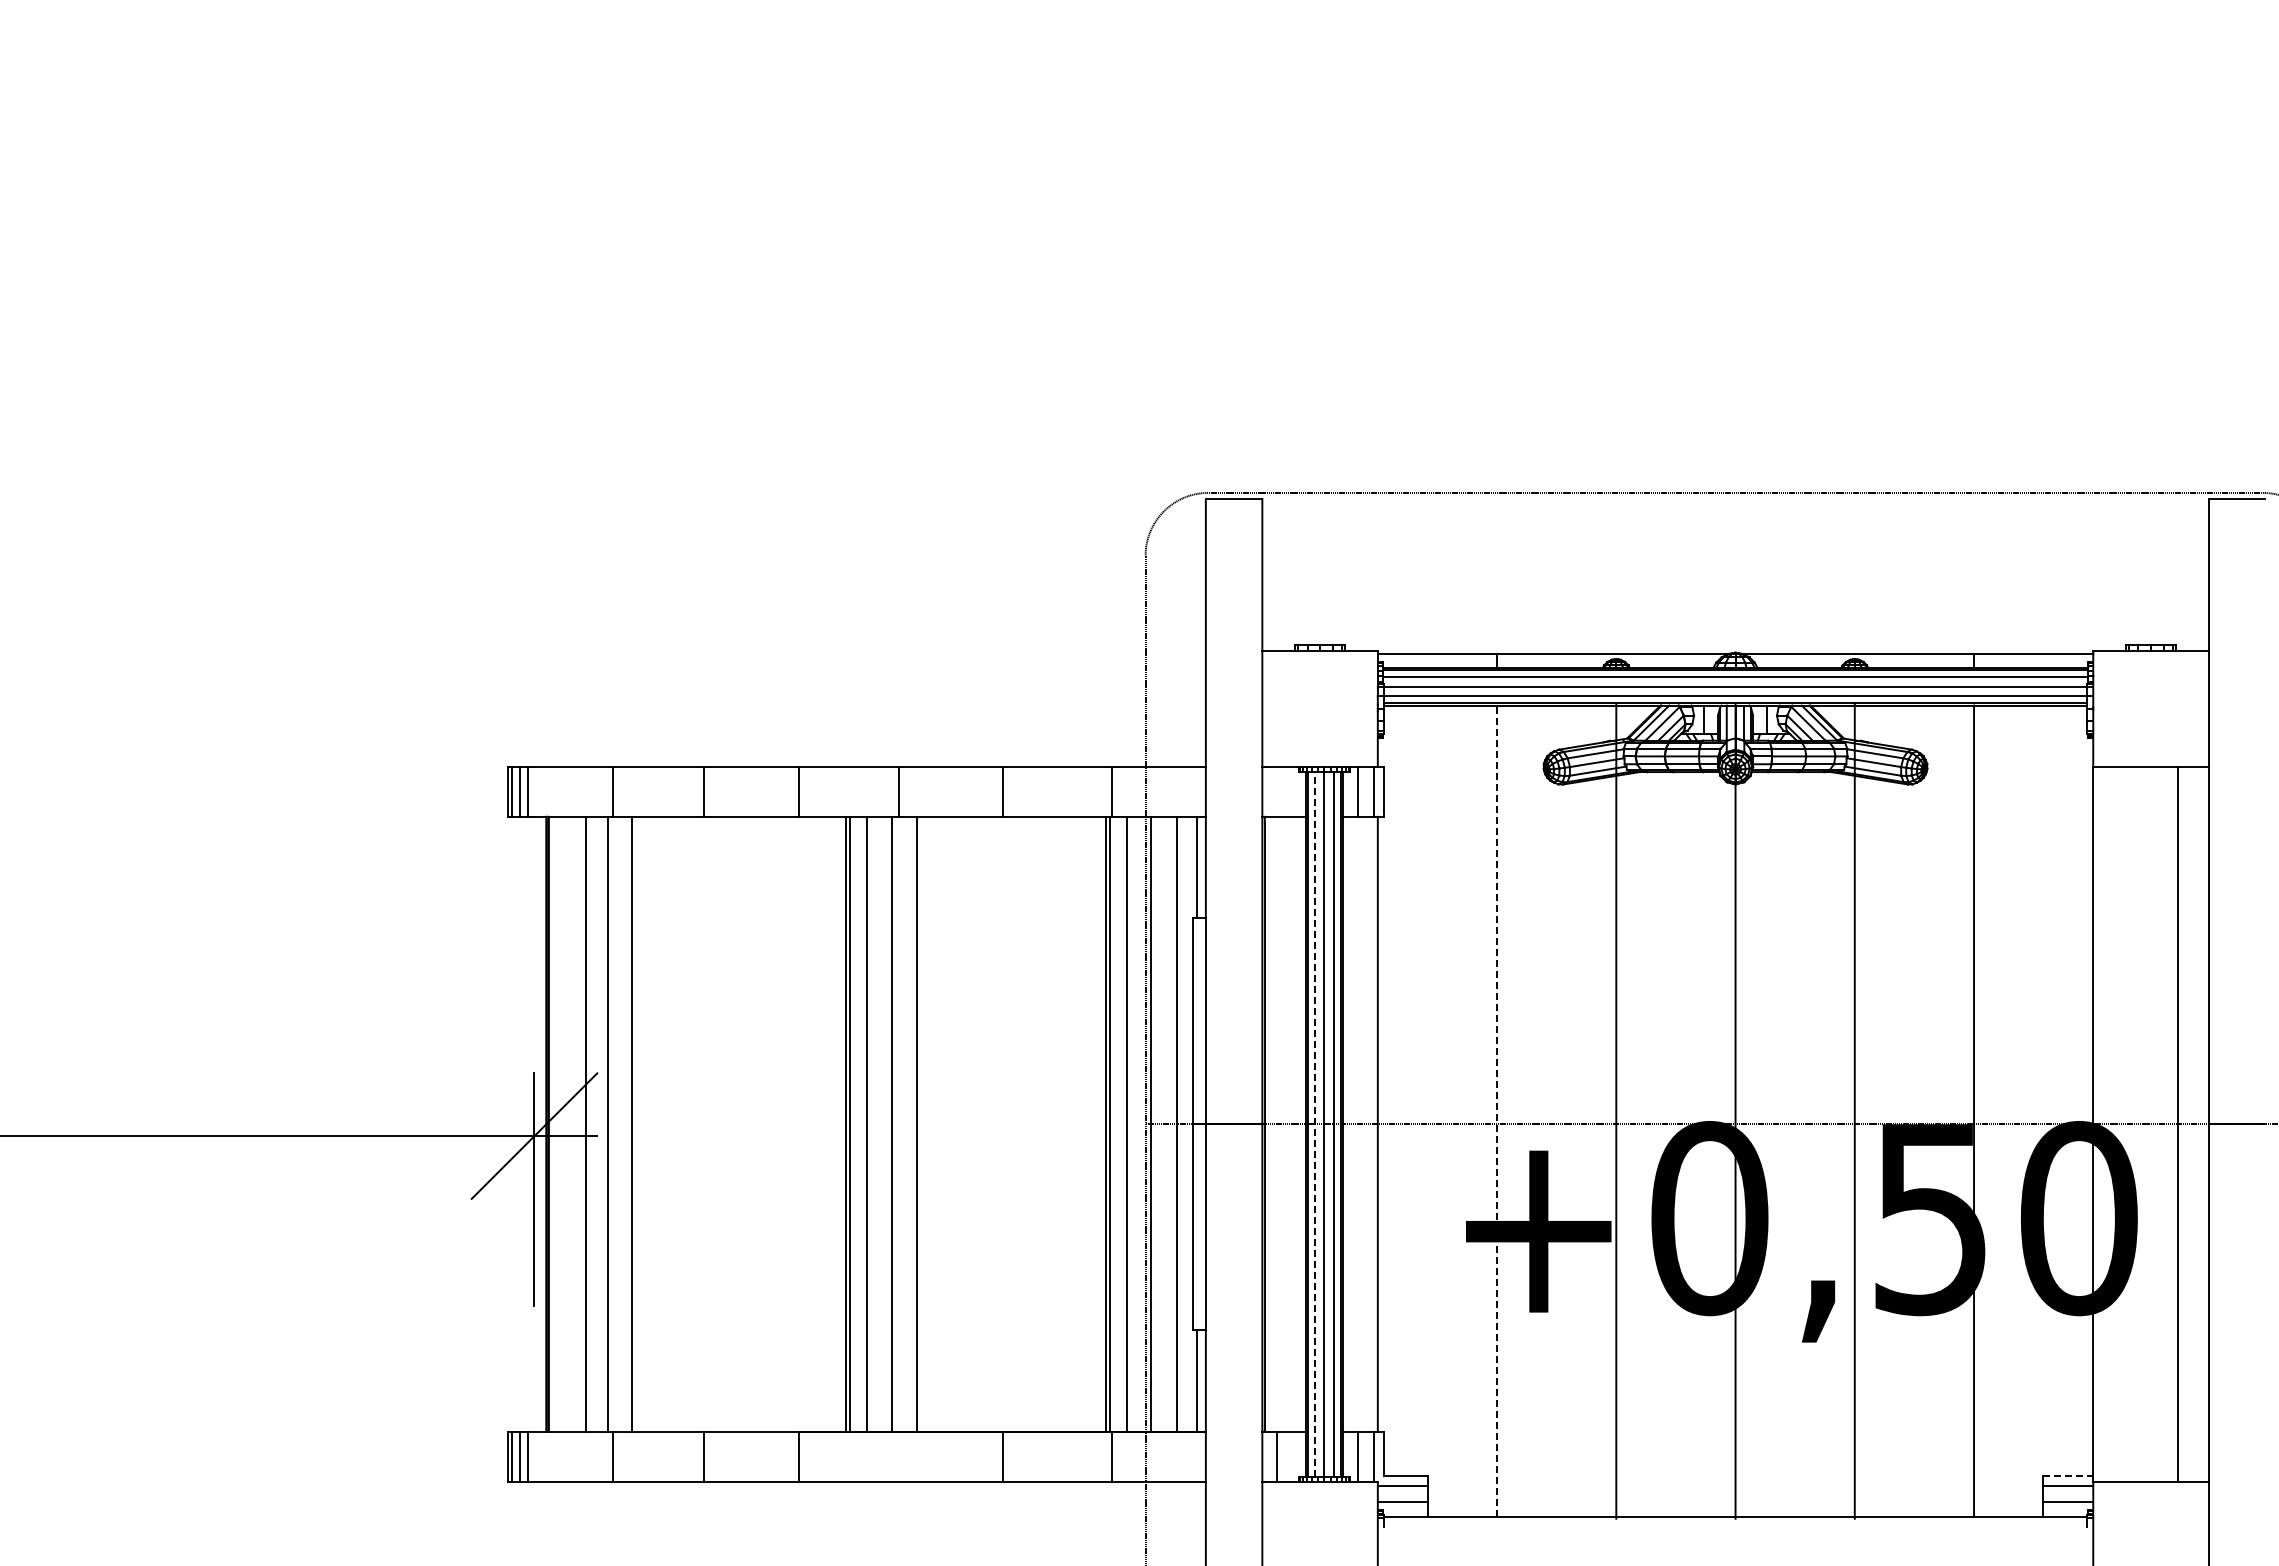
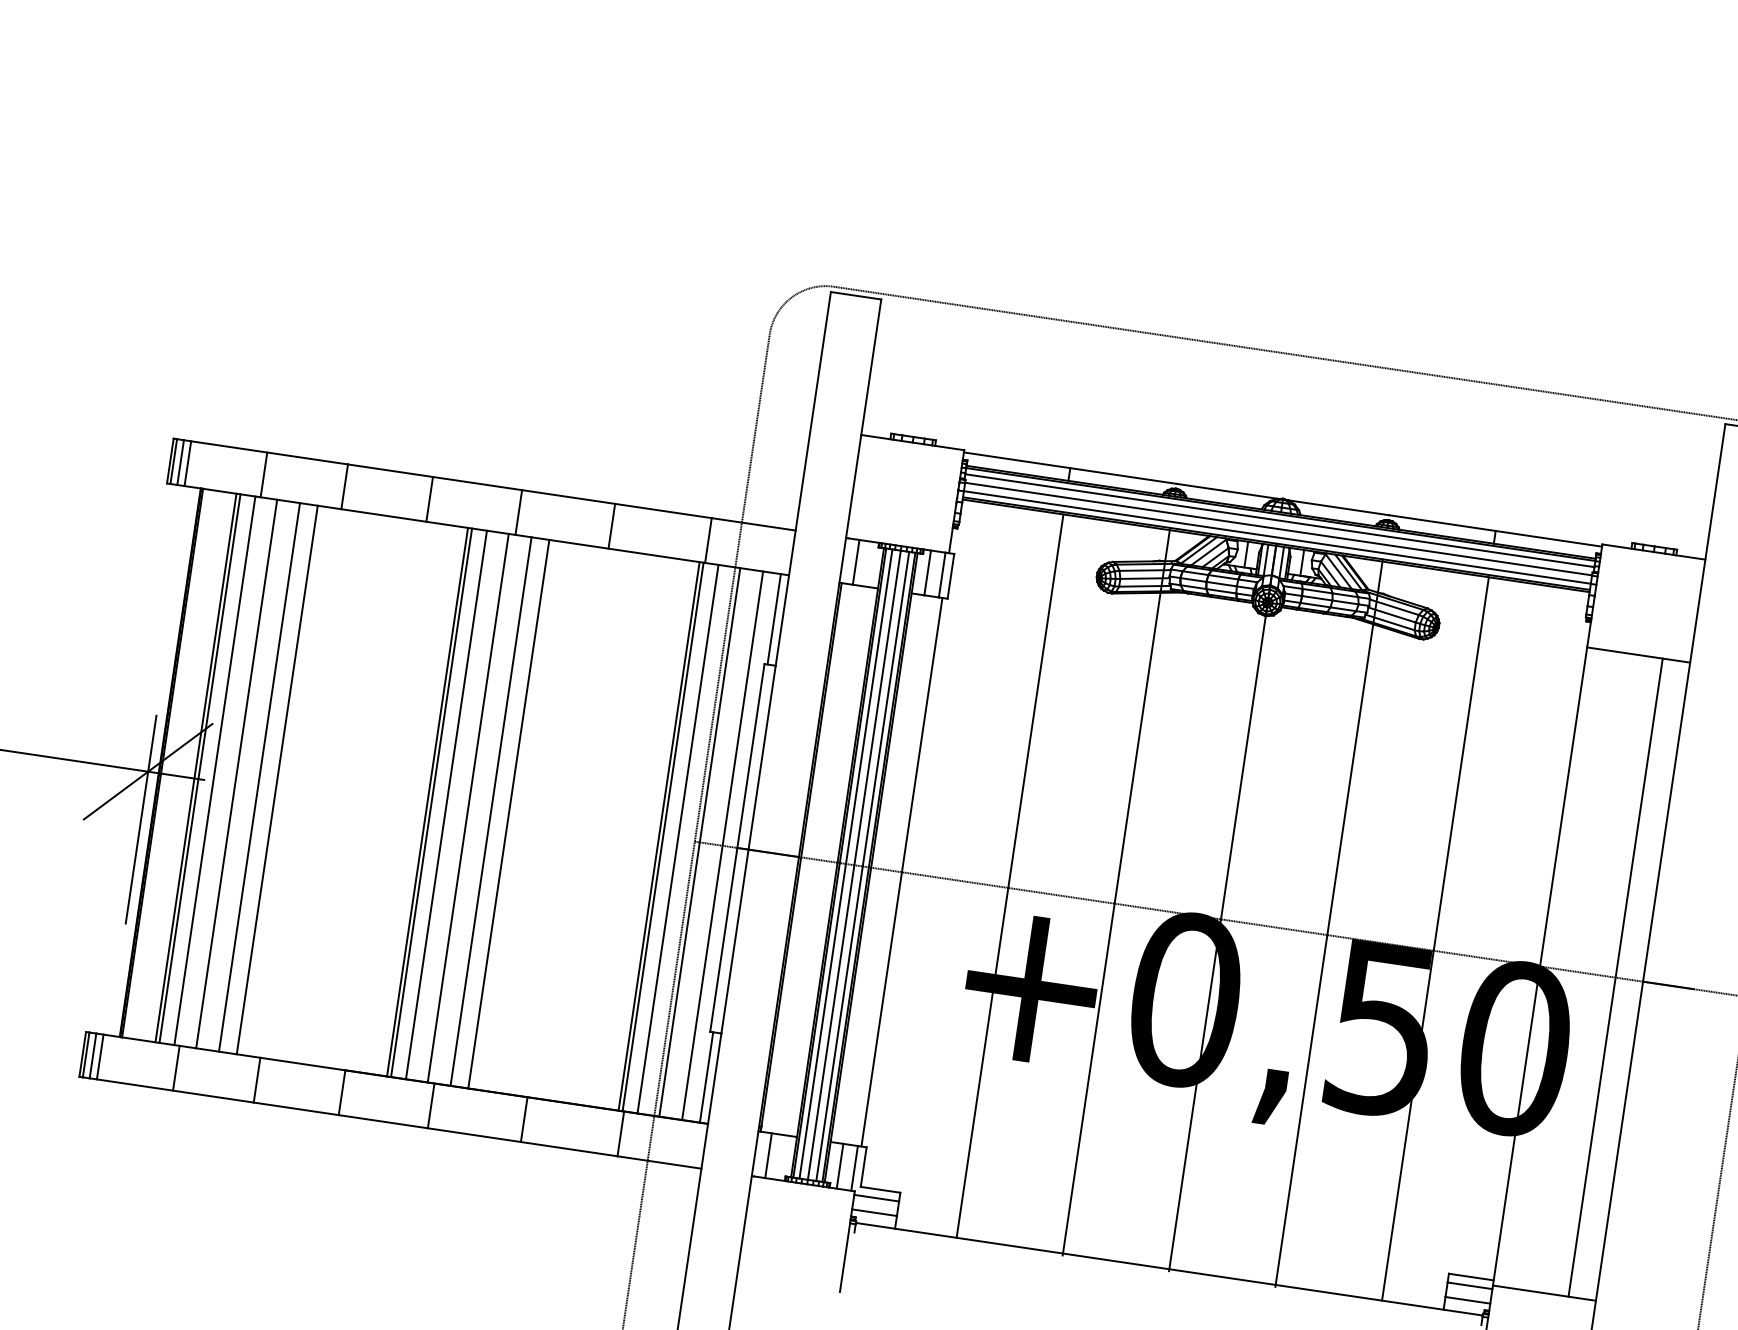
line: (1277, 791) -> (856, 562), added
line: (1497, 1110) -> (1010, 875), dashed -> solid
line: (590, 1123) -> (199, 767), added
line: (657, 1123) -> (259, 776), added
line: (677, 1123) -> (277, 779), added
line: (937, 1123) -> (509, 813), added
line: (1315, 1124) -> (846, 864), dashed -> solid
line: (899, 1456) -> (431, 1105), added
line: (2068, 1476) -> (1471, 1277), dashed -> solid

